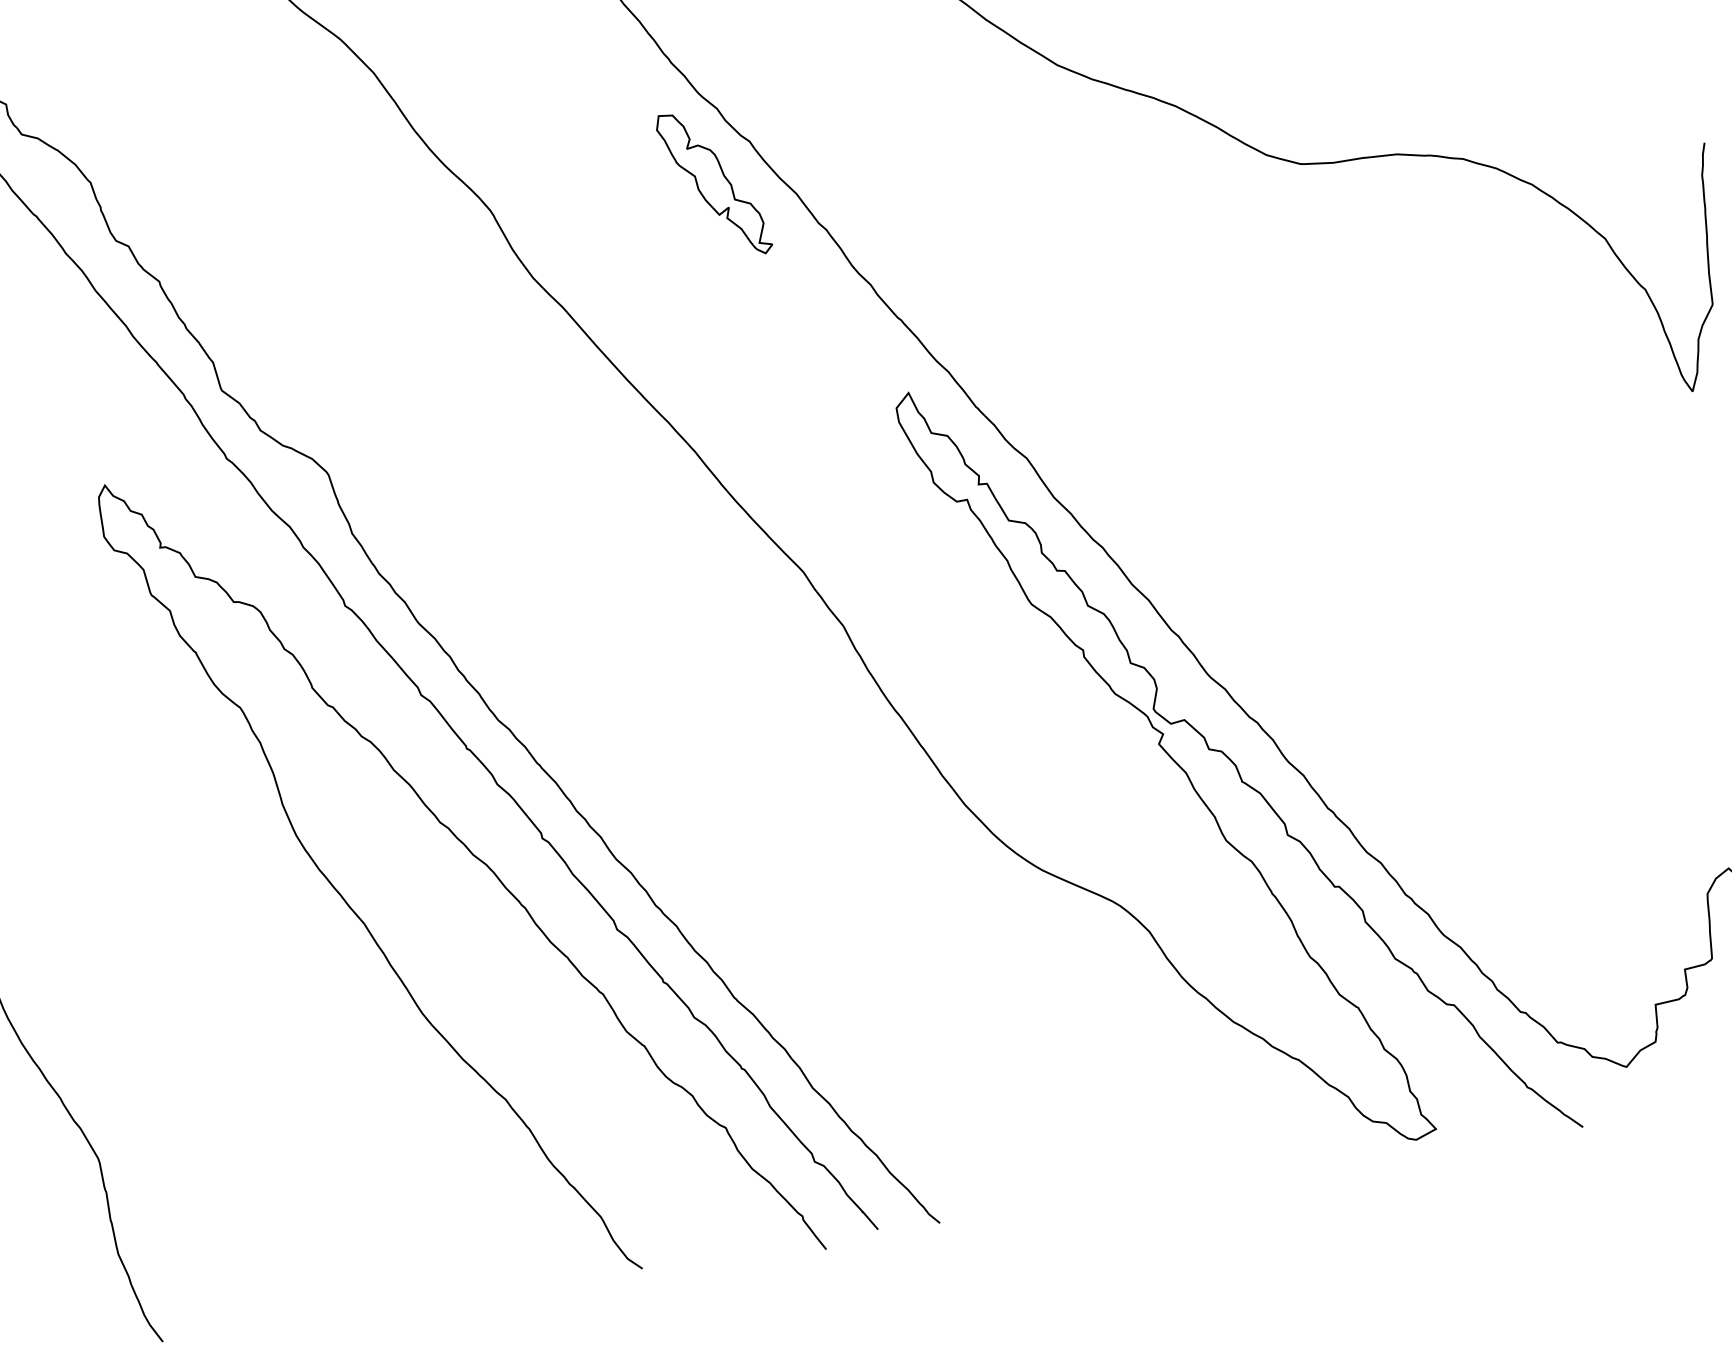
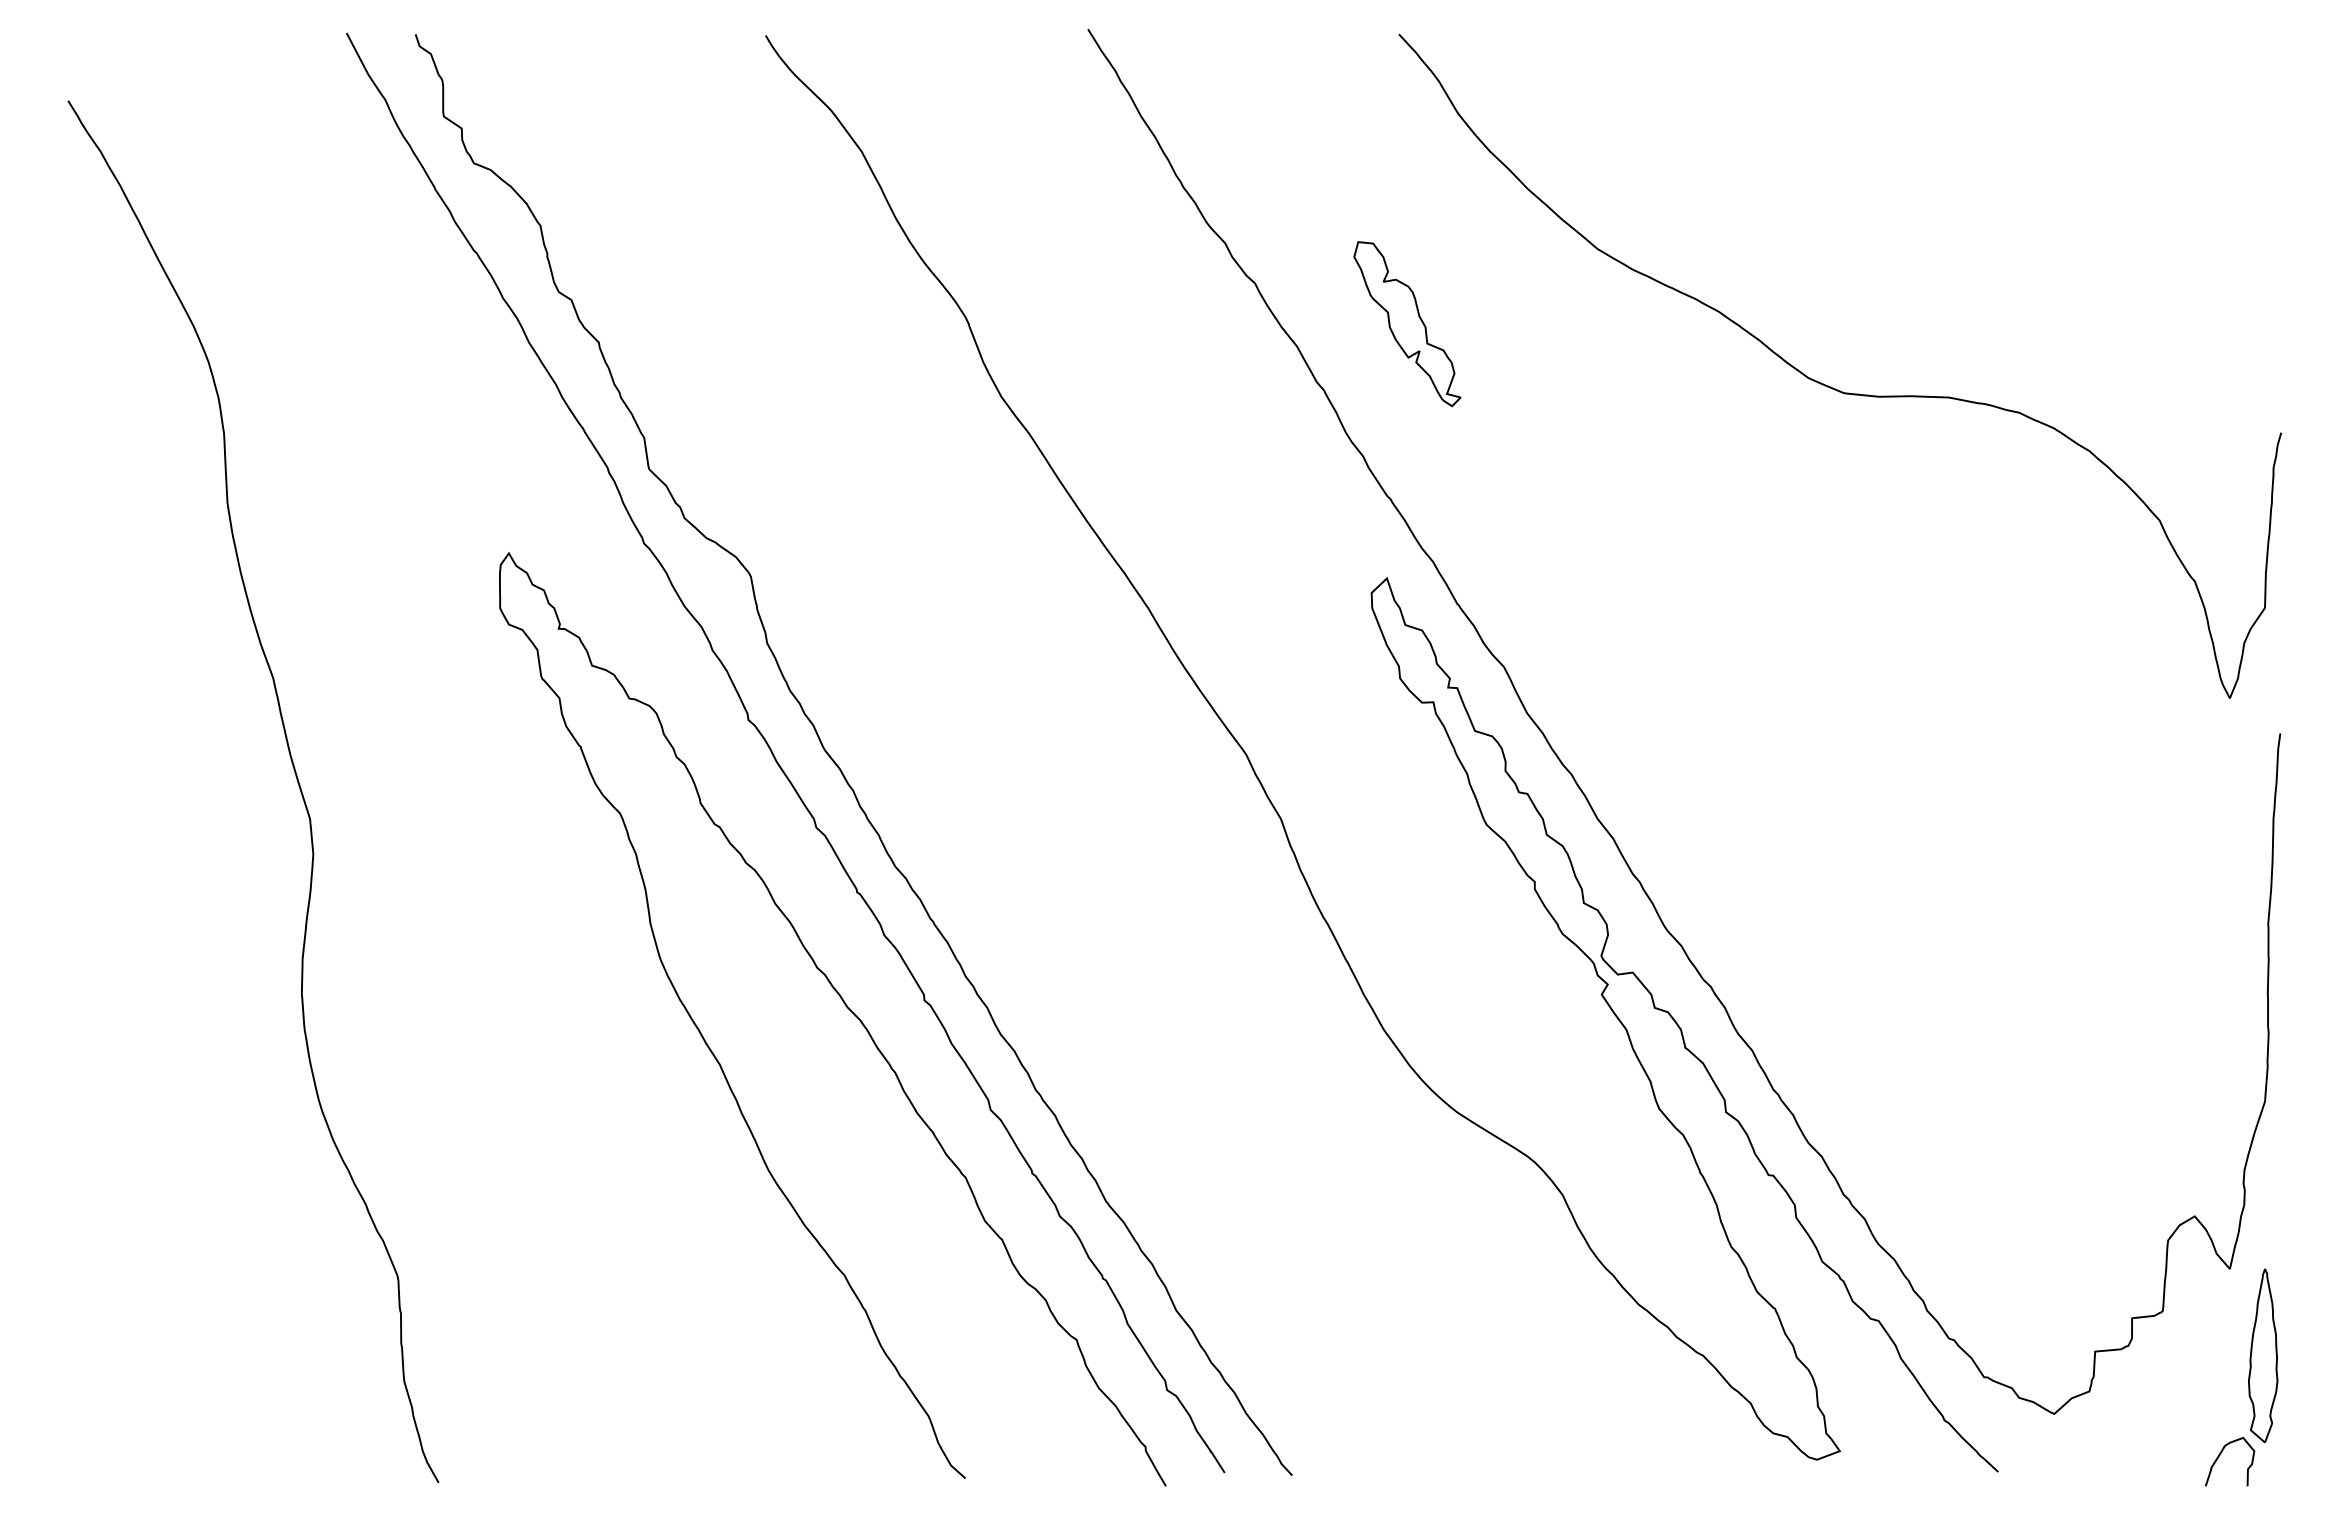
part: (714, 184) -> (1407, 324), moved

